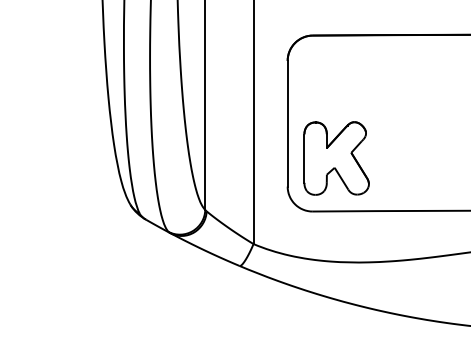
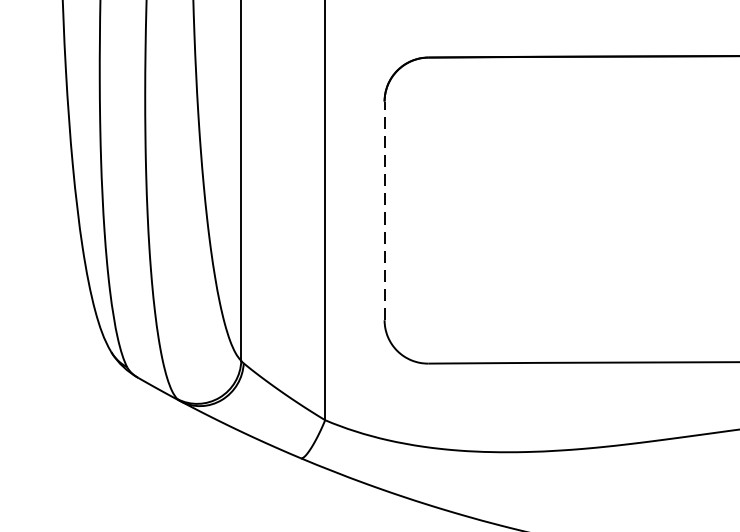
line: (287, 123) -> (384, 210), solid -> dashed
part: (336, 158) -> (469, 271), removed

